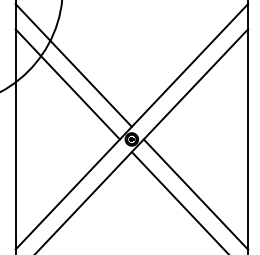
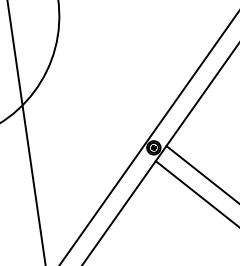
line: (73, 65) -> (81, 78), removed
line: (67, 84) -> (77, 99), removed

